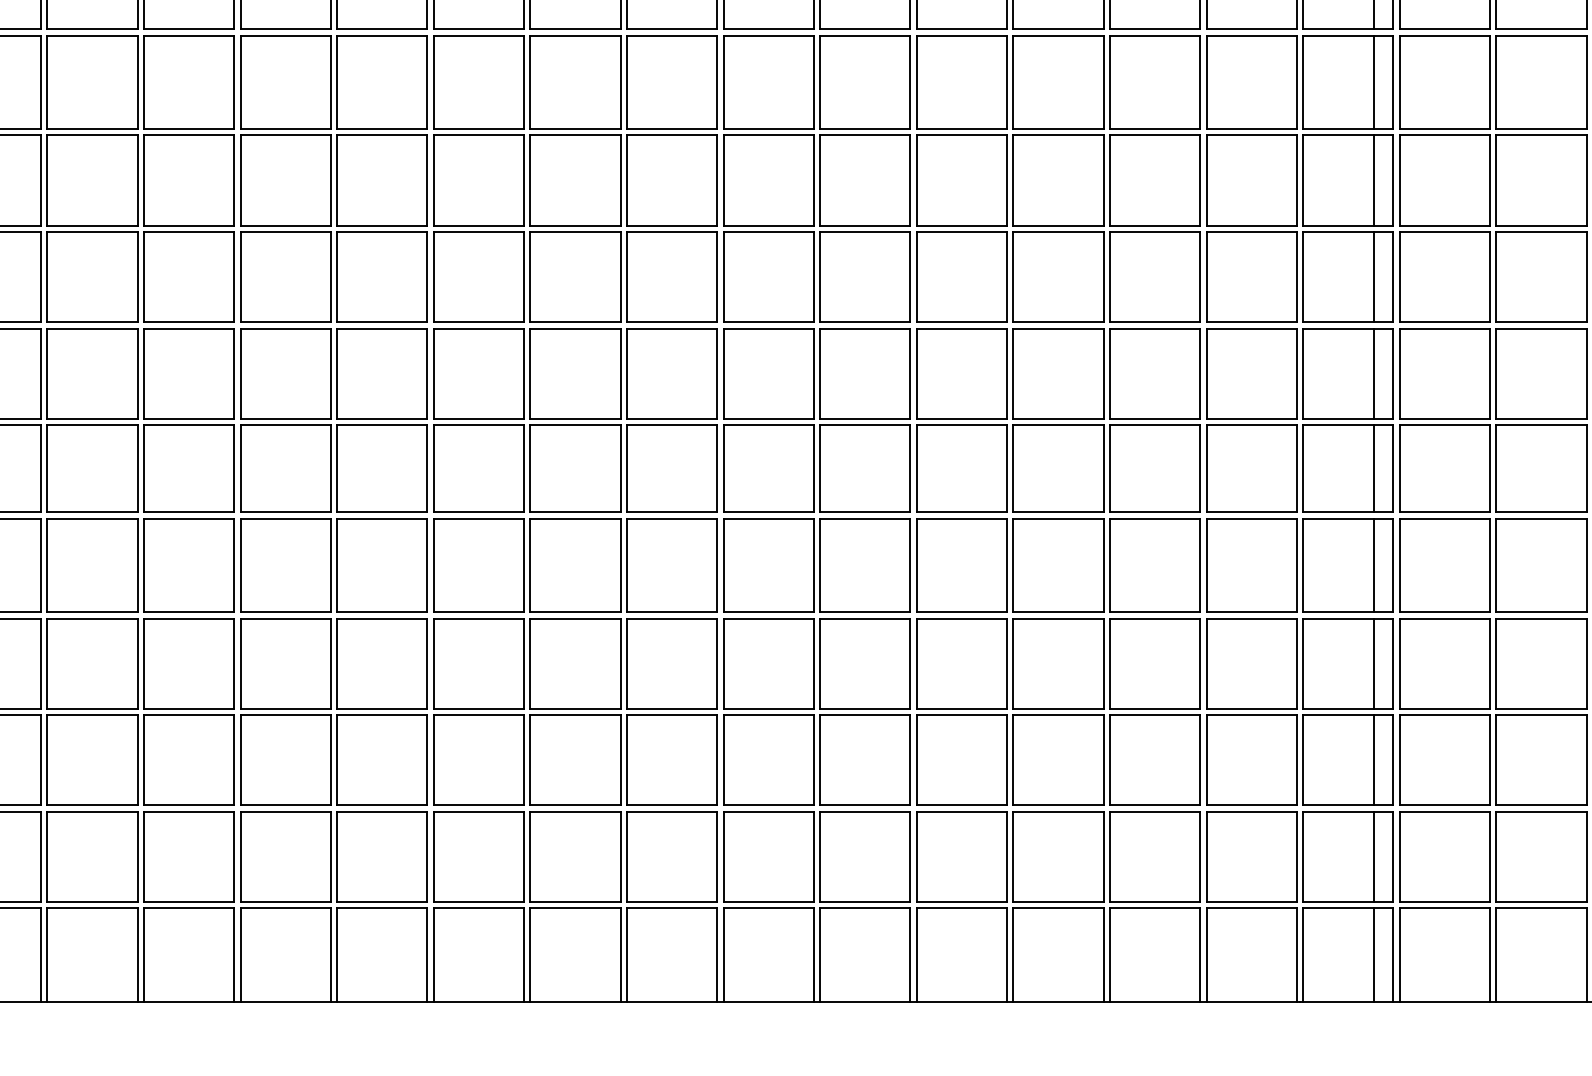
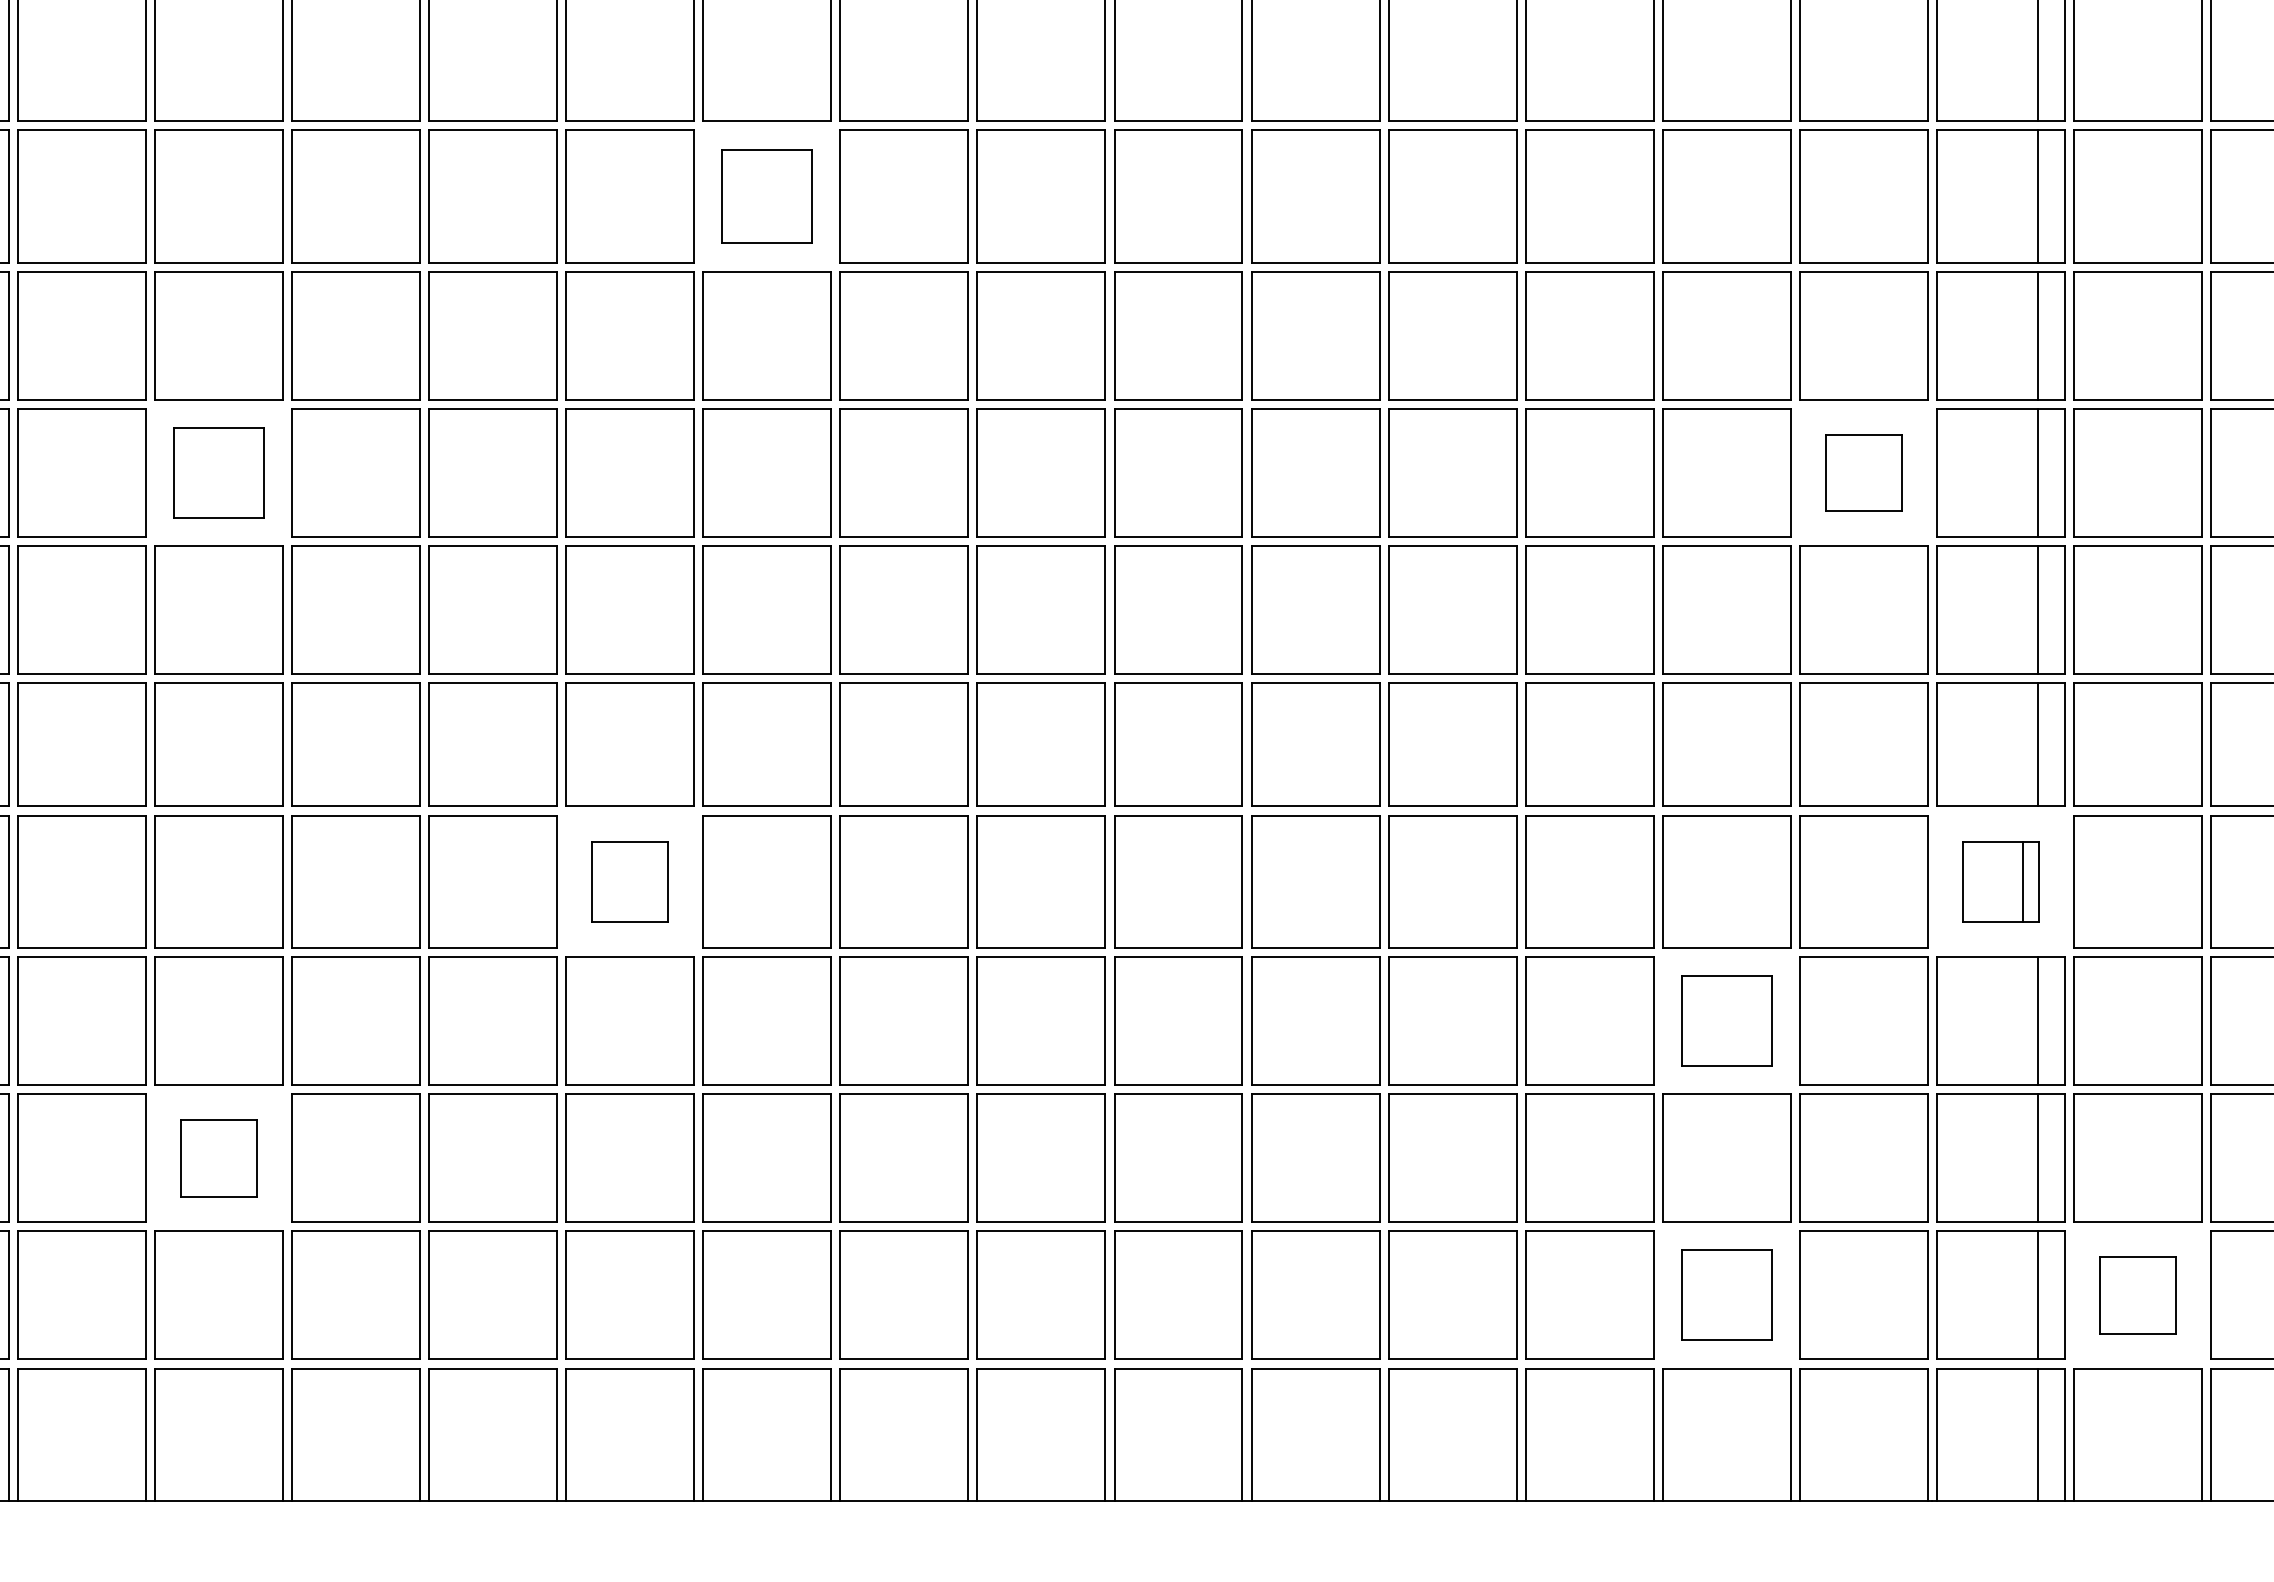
part: (478, 82) -> (766, 196), size x0.7
part: (92, 276) -> (218, 472), size x0.7
part: (1251, 276) -> (1863, 472), size x0.6
part: (381, 565) -> (629, 881), size x0.6
part: (1347, 565) -> (2000, 881), size x0.6
part: (1154, 663) -> (1726, 1020), size x0.7
part: (92, 759) -> (218, 1157), size x0.6
part: (1154, 856) -> (1726, 1294), size x0.7
part: (1444, 856) -> (2137, 1294), size x0.6

